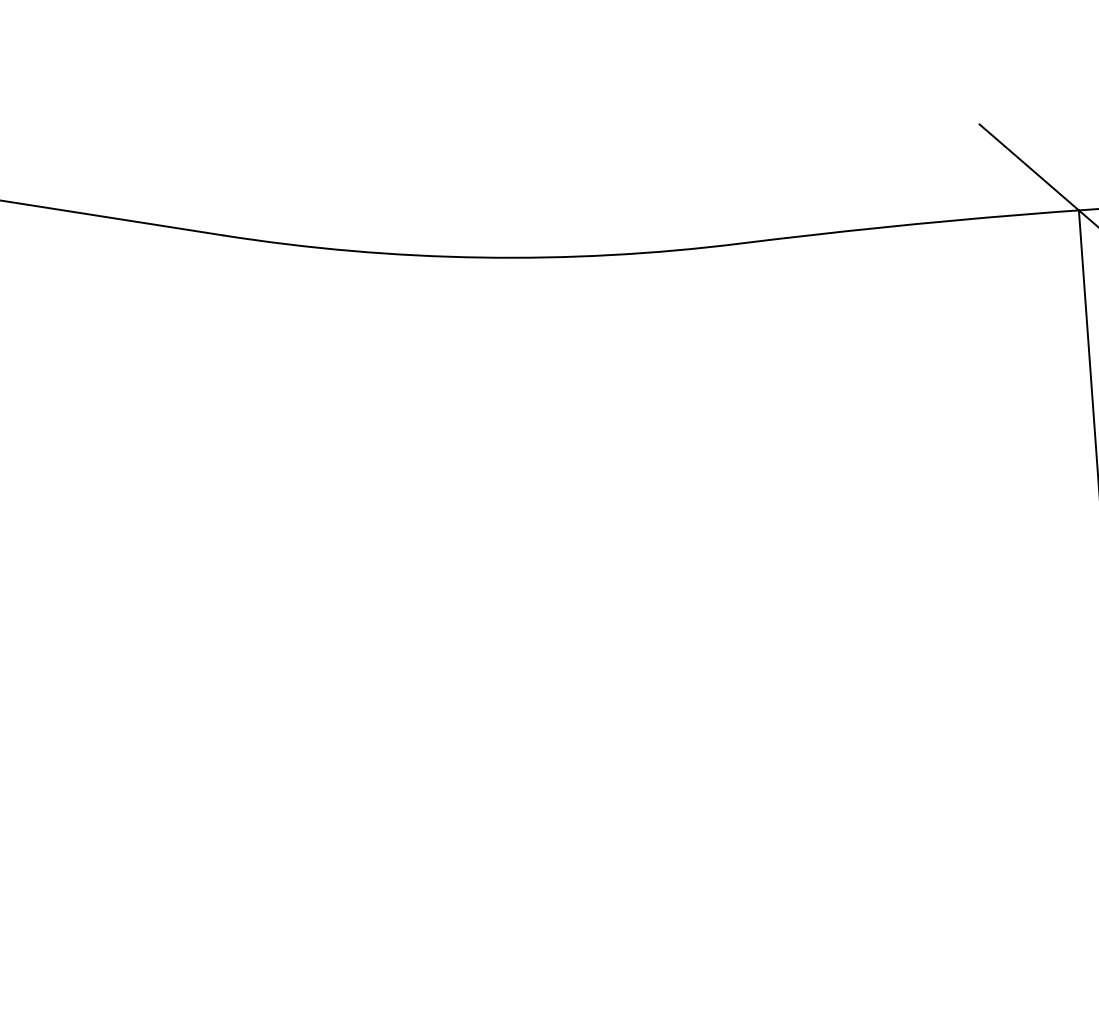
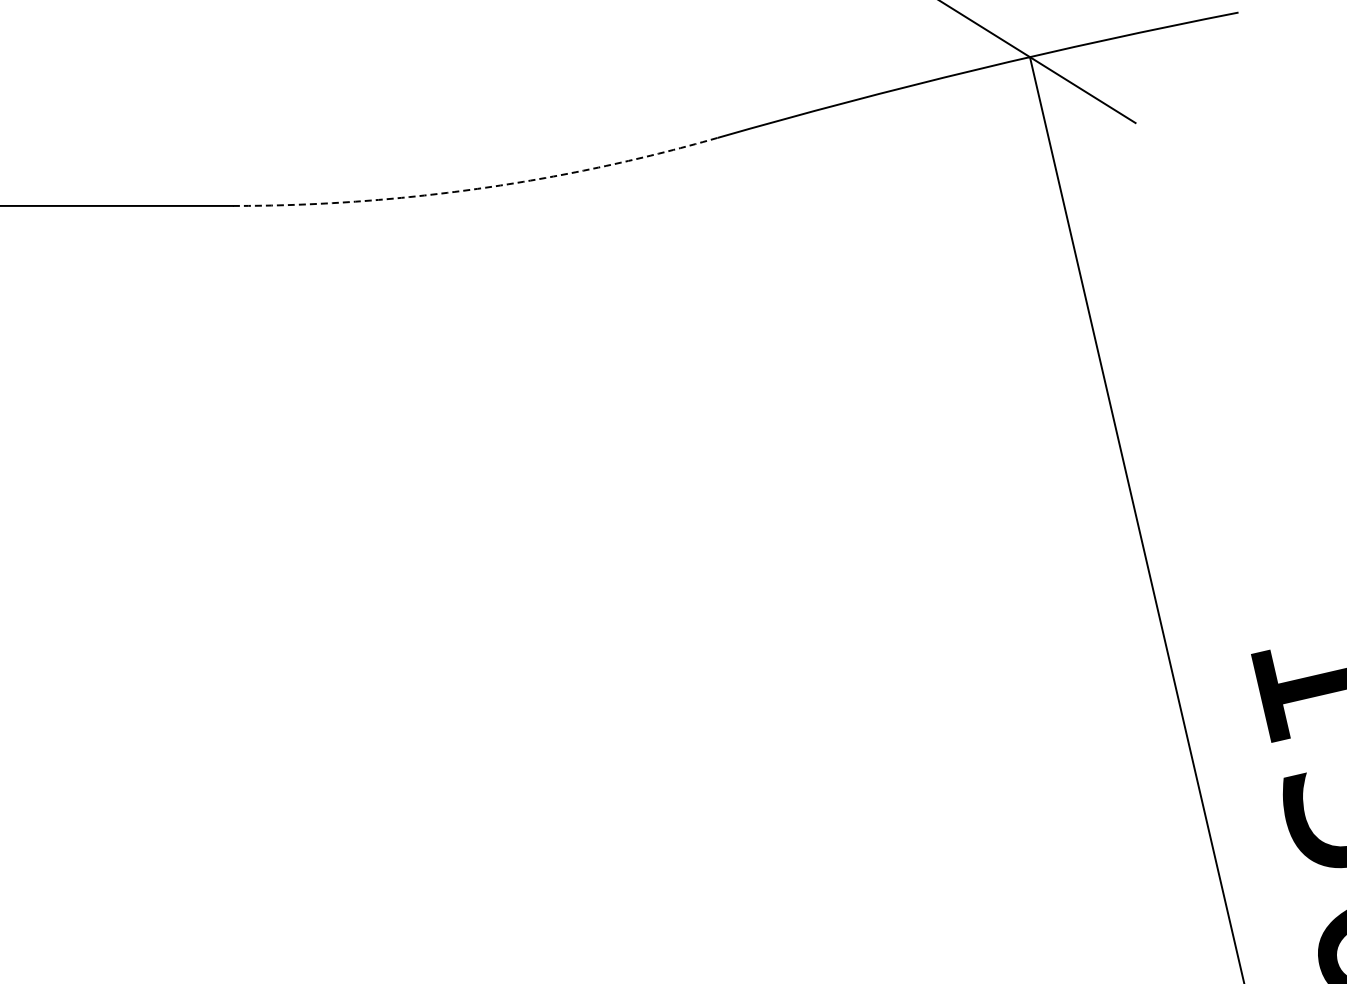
arc: (481, 257) -> (477, 188), solid -> dashed

